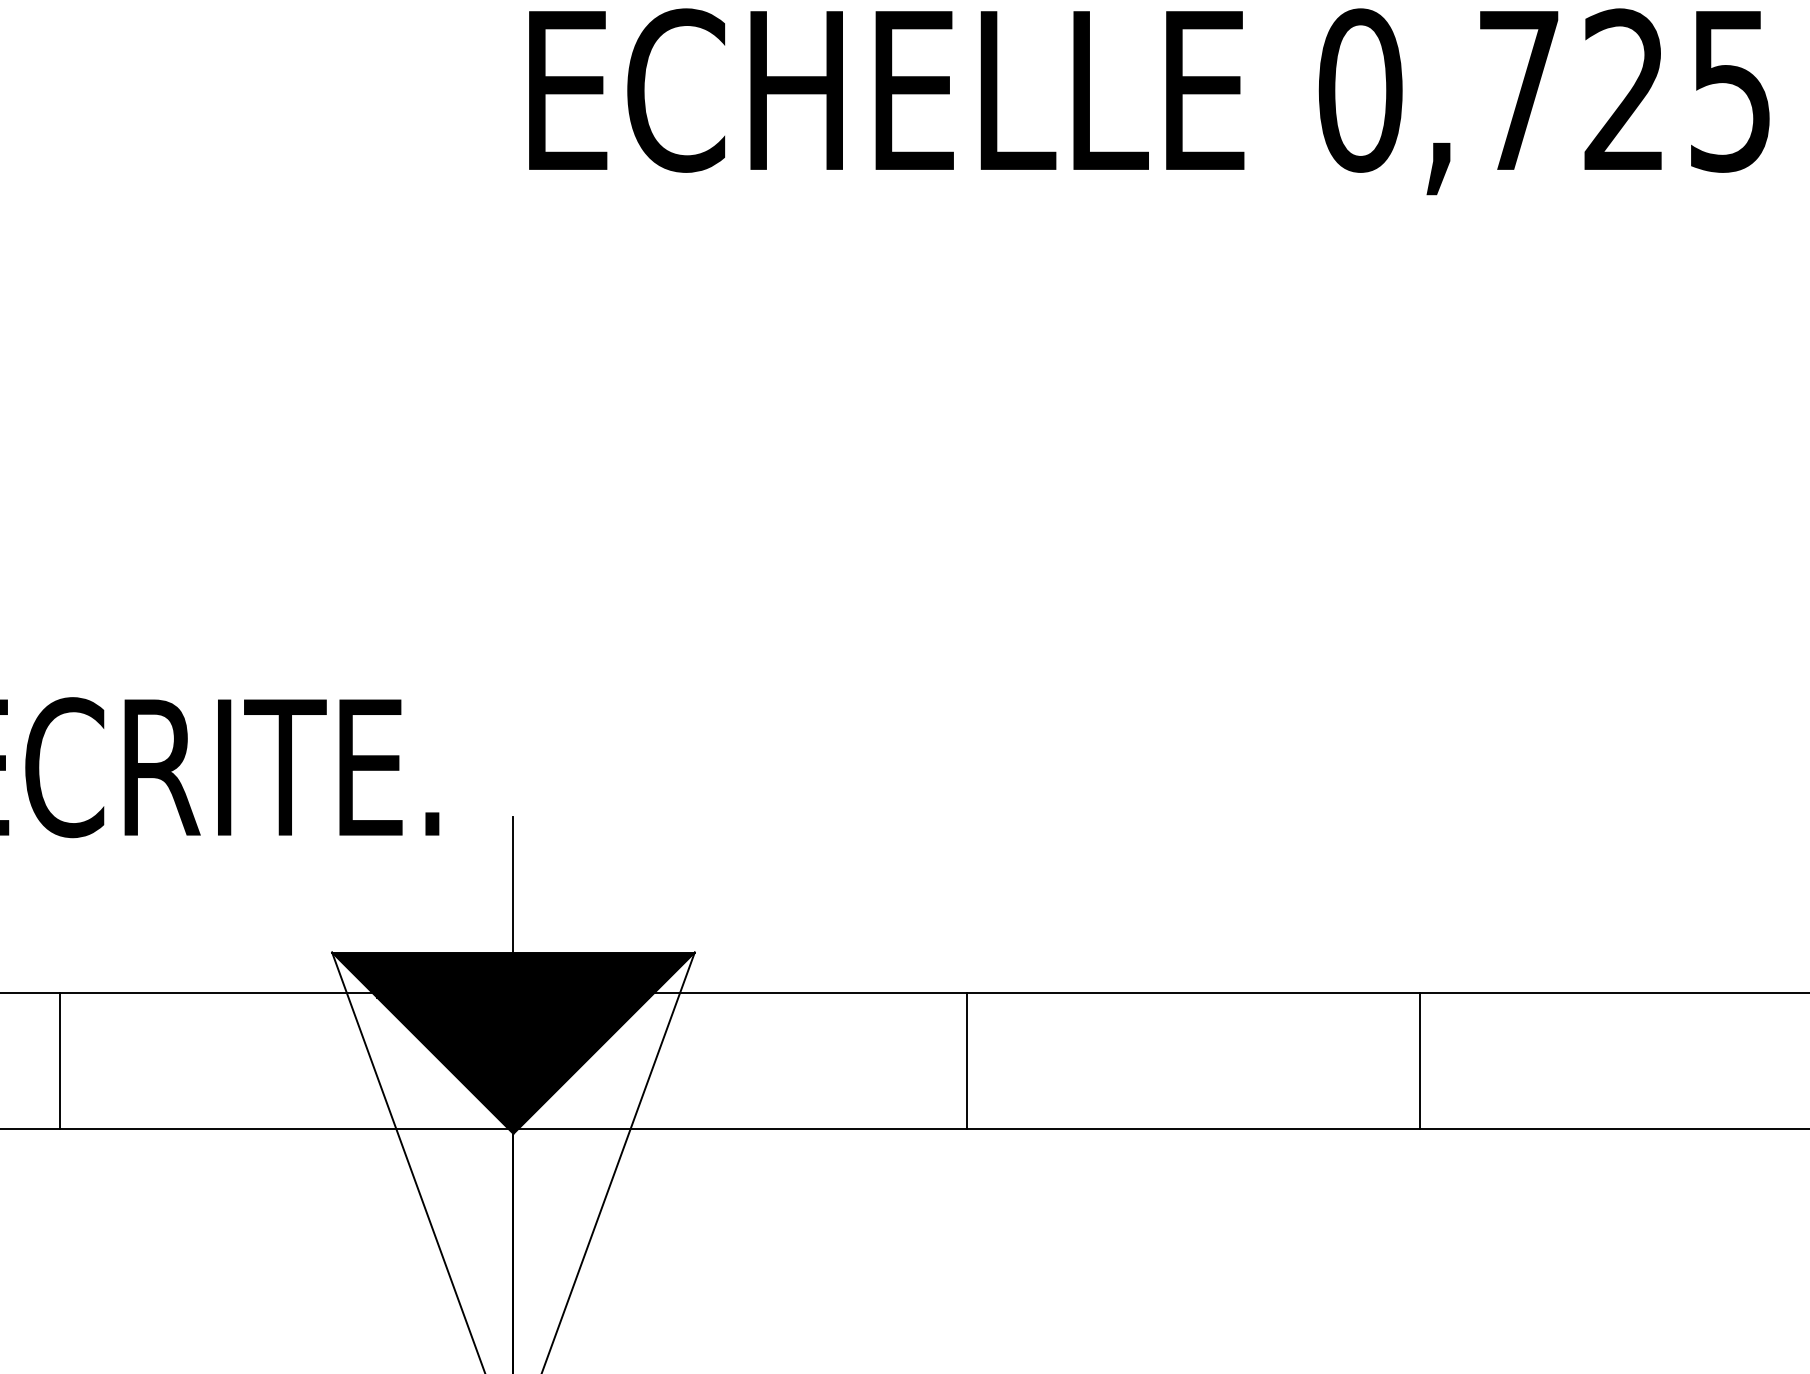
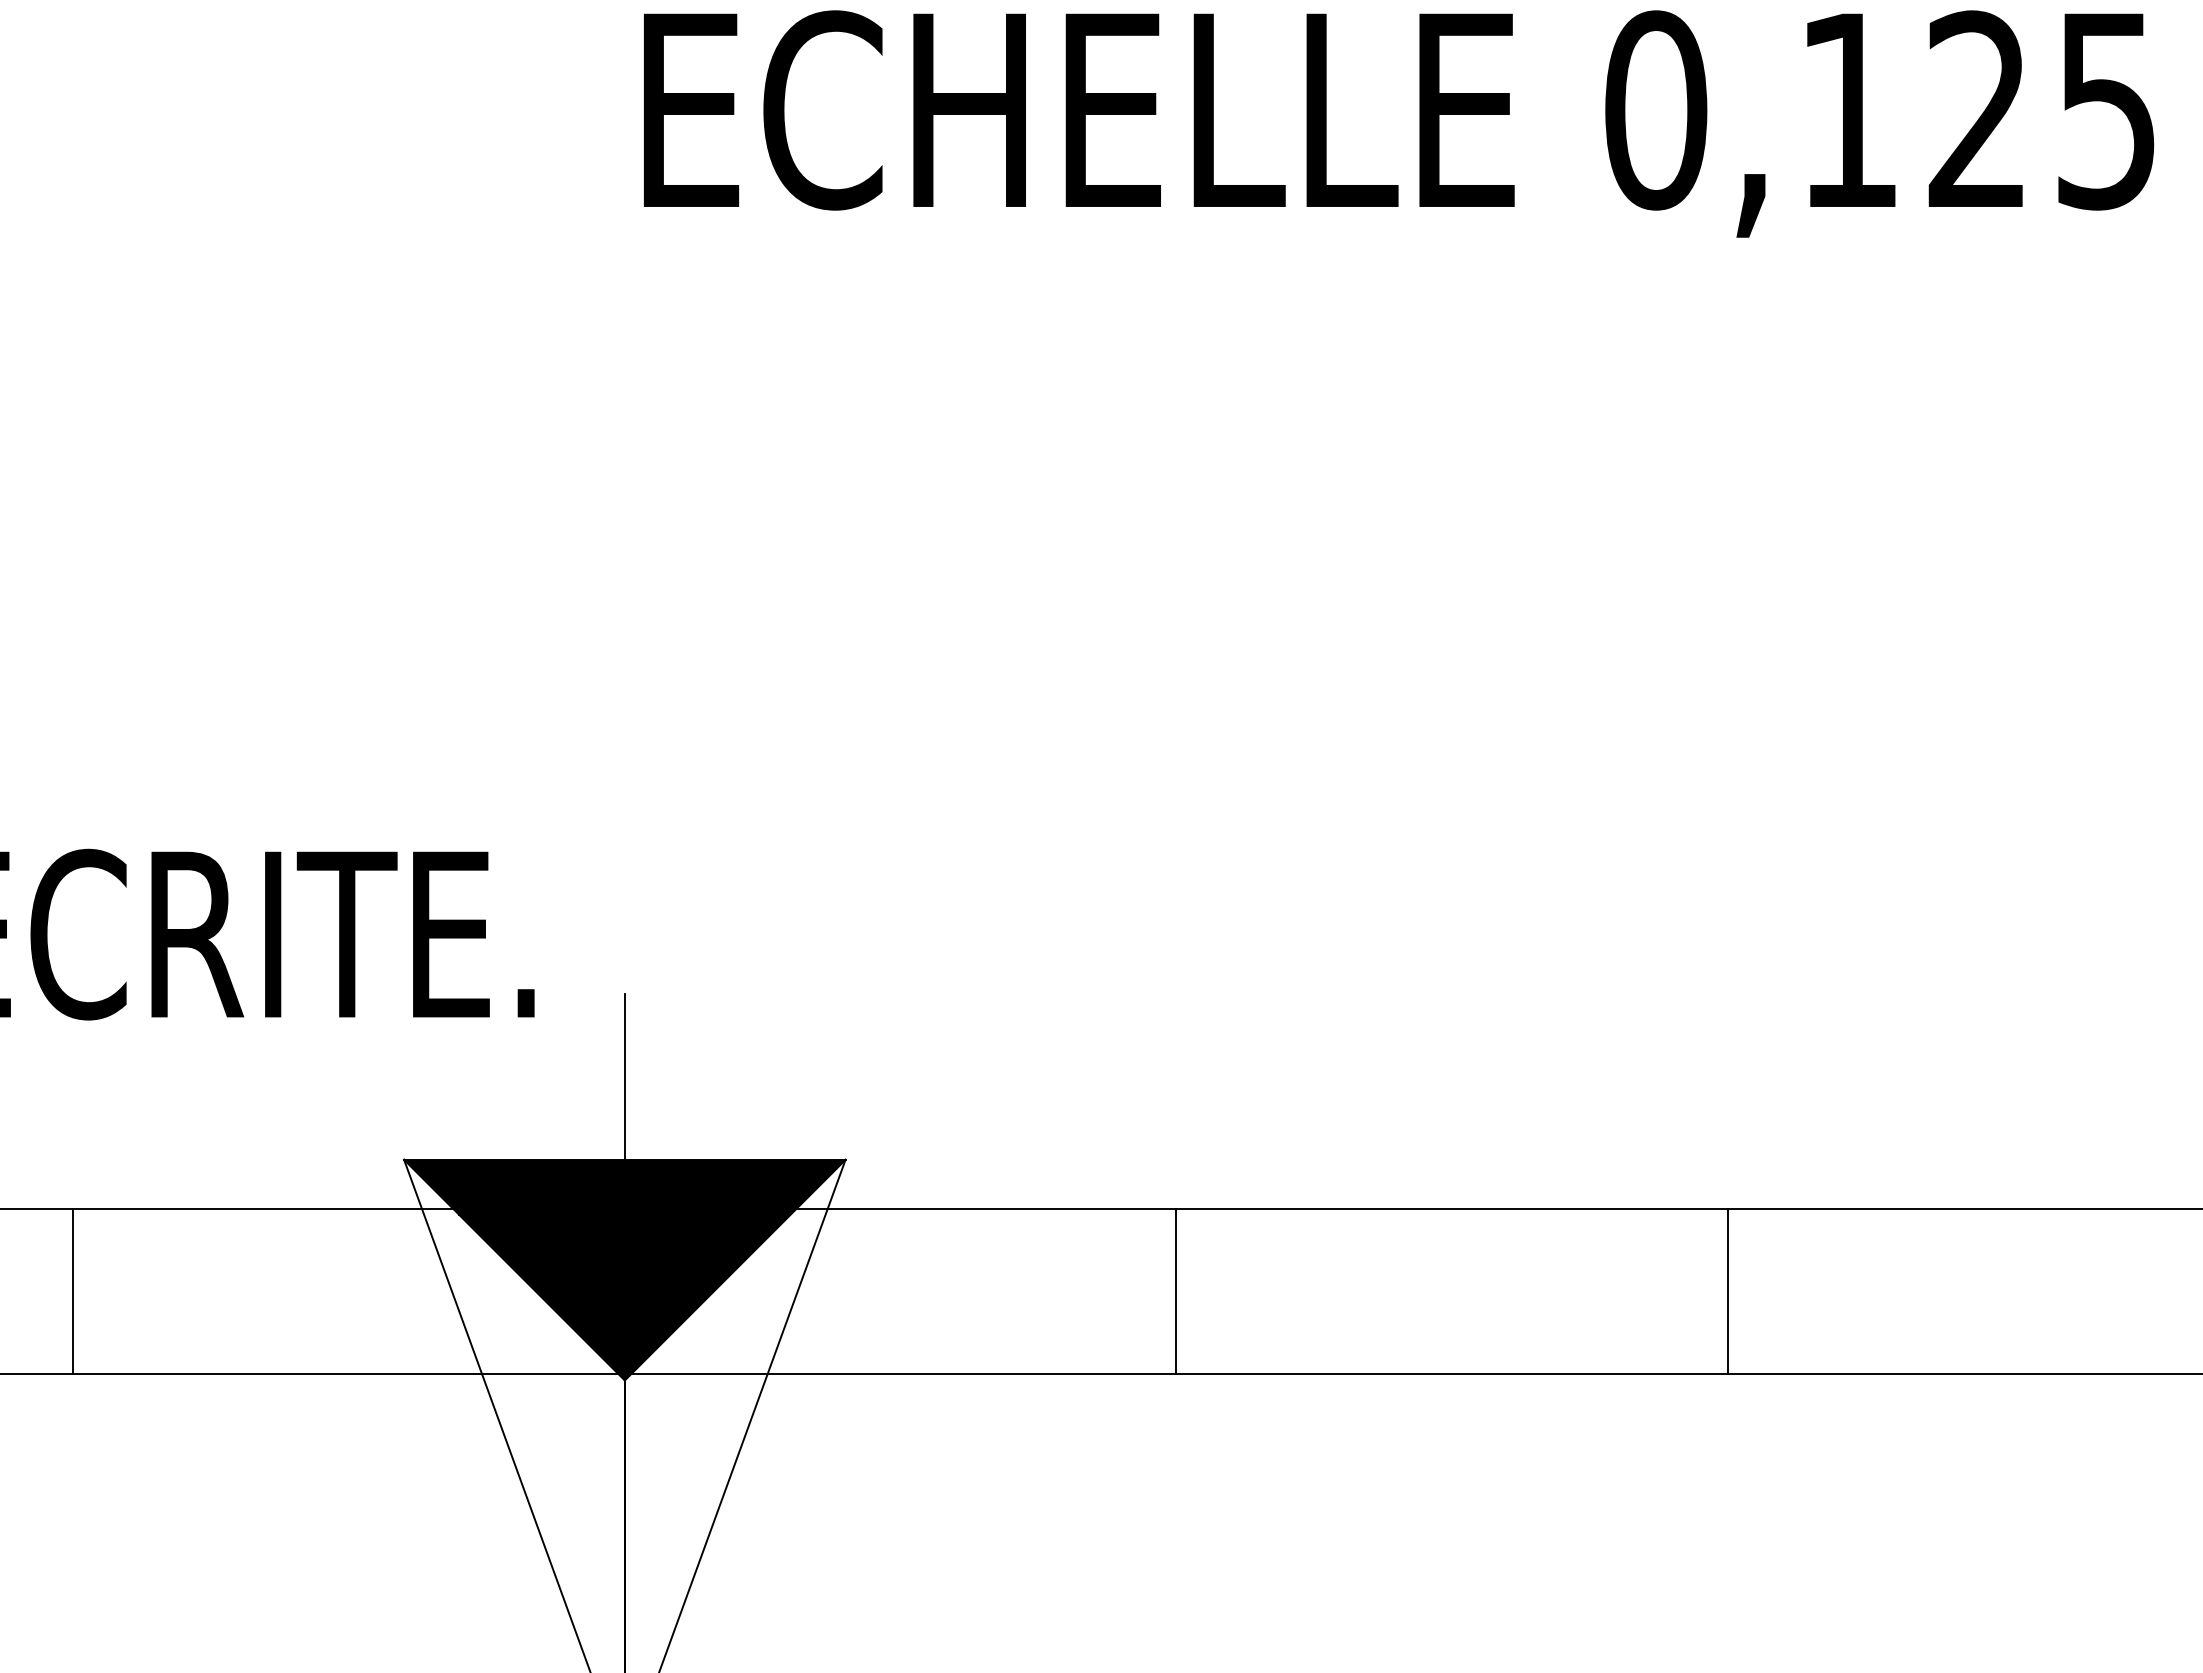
text: (1519, 90) -> (1849, 110), 0,725 -> 0,125

